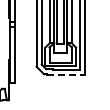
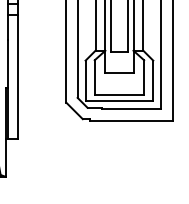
line: (66, 74) -> (132, 119), dashed -> solid

